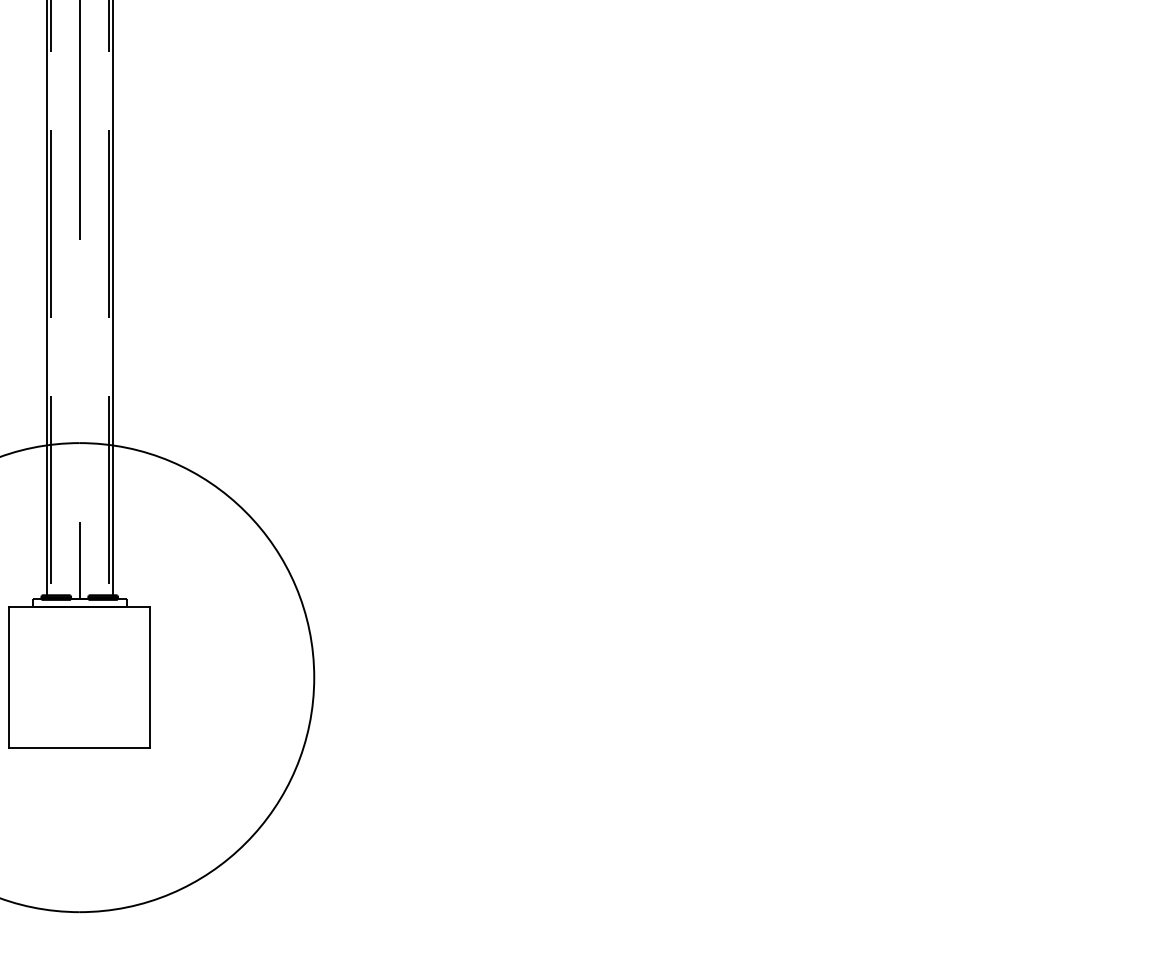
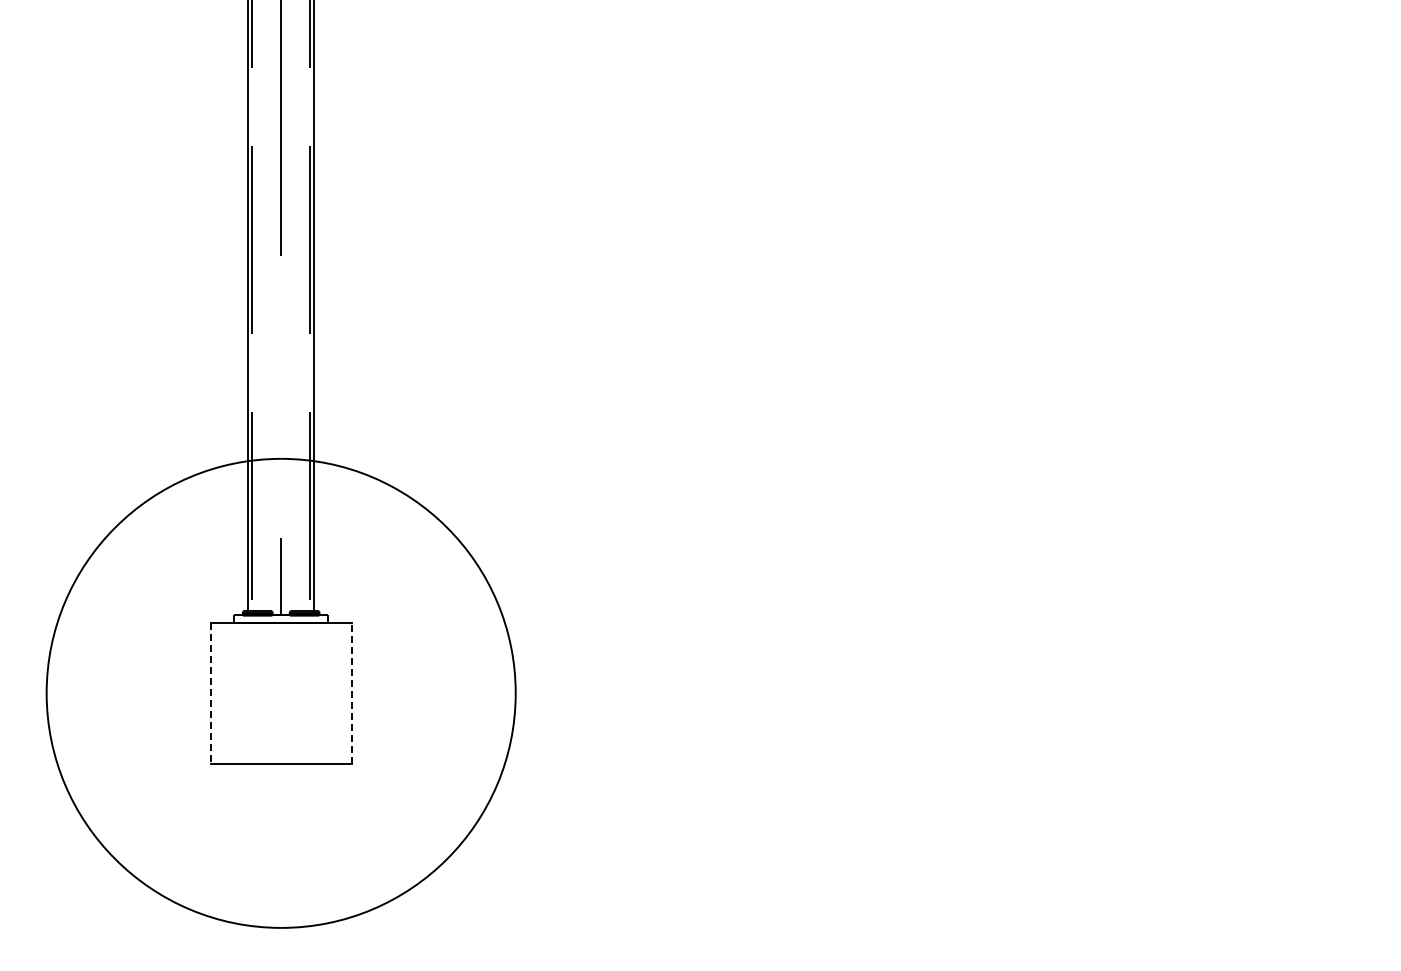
line: (150, 676) -> (351, 692), solid -> dashed
line: (9, 677) -> (210, 693), solid -> dashed

